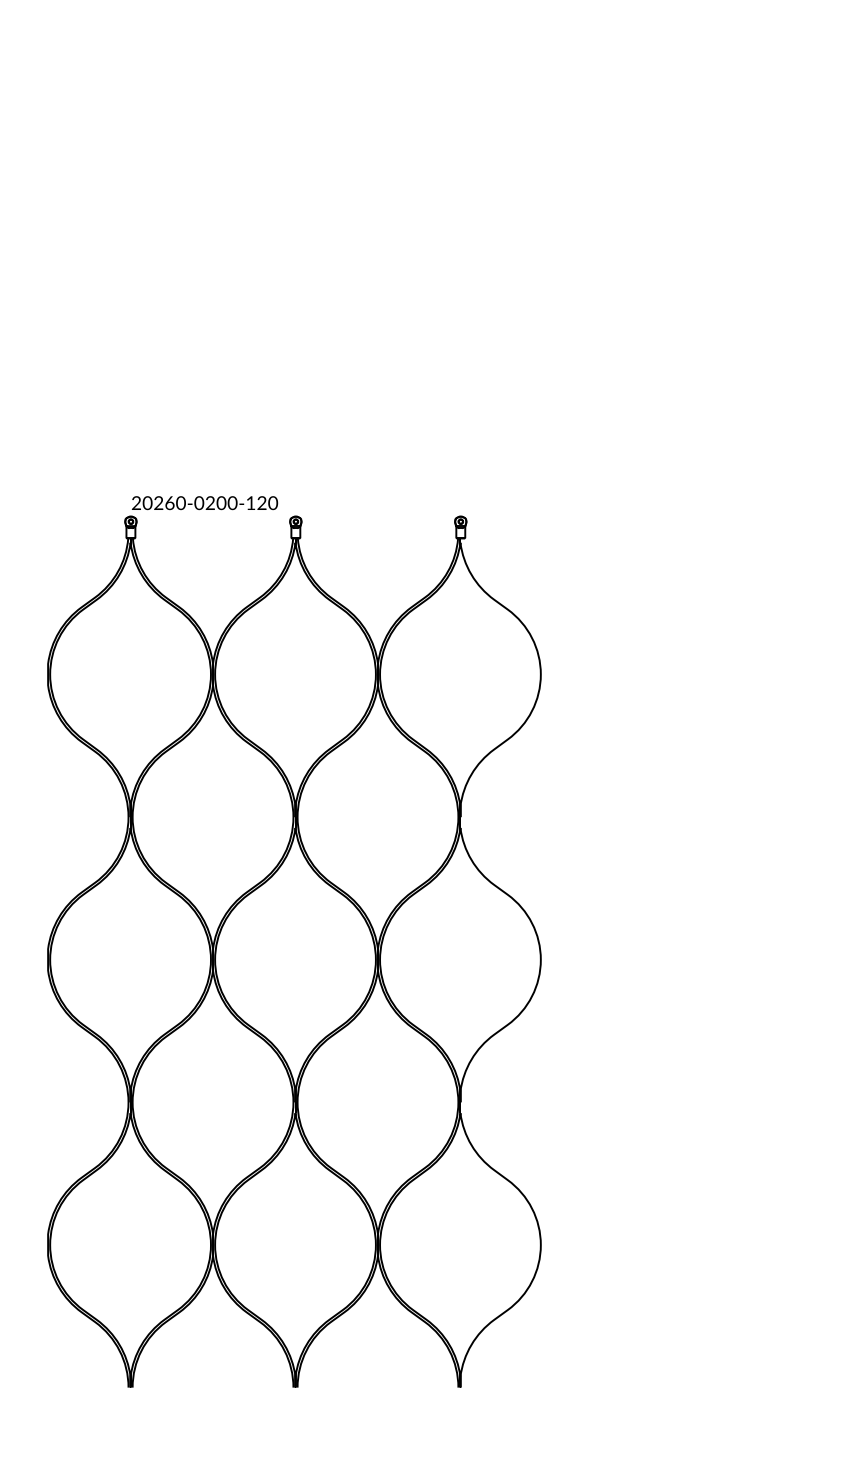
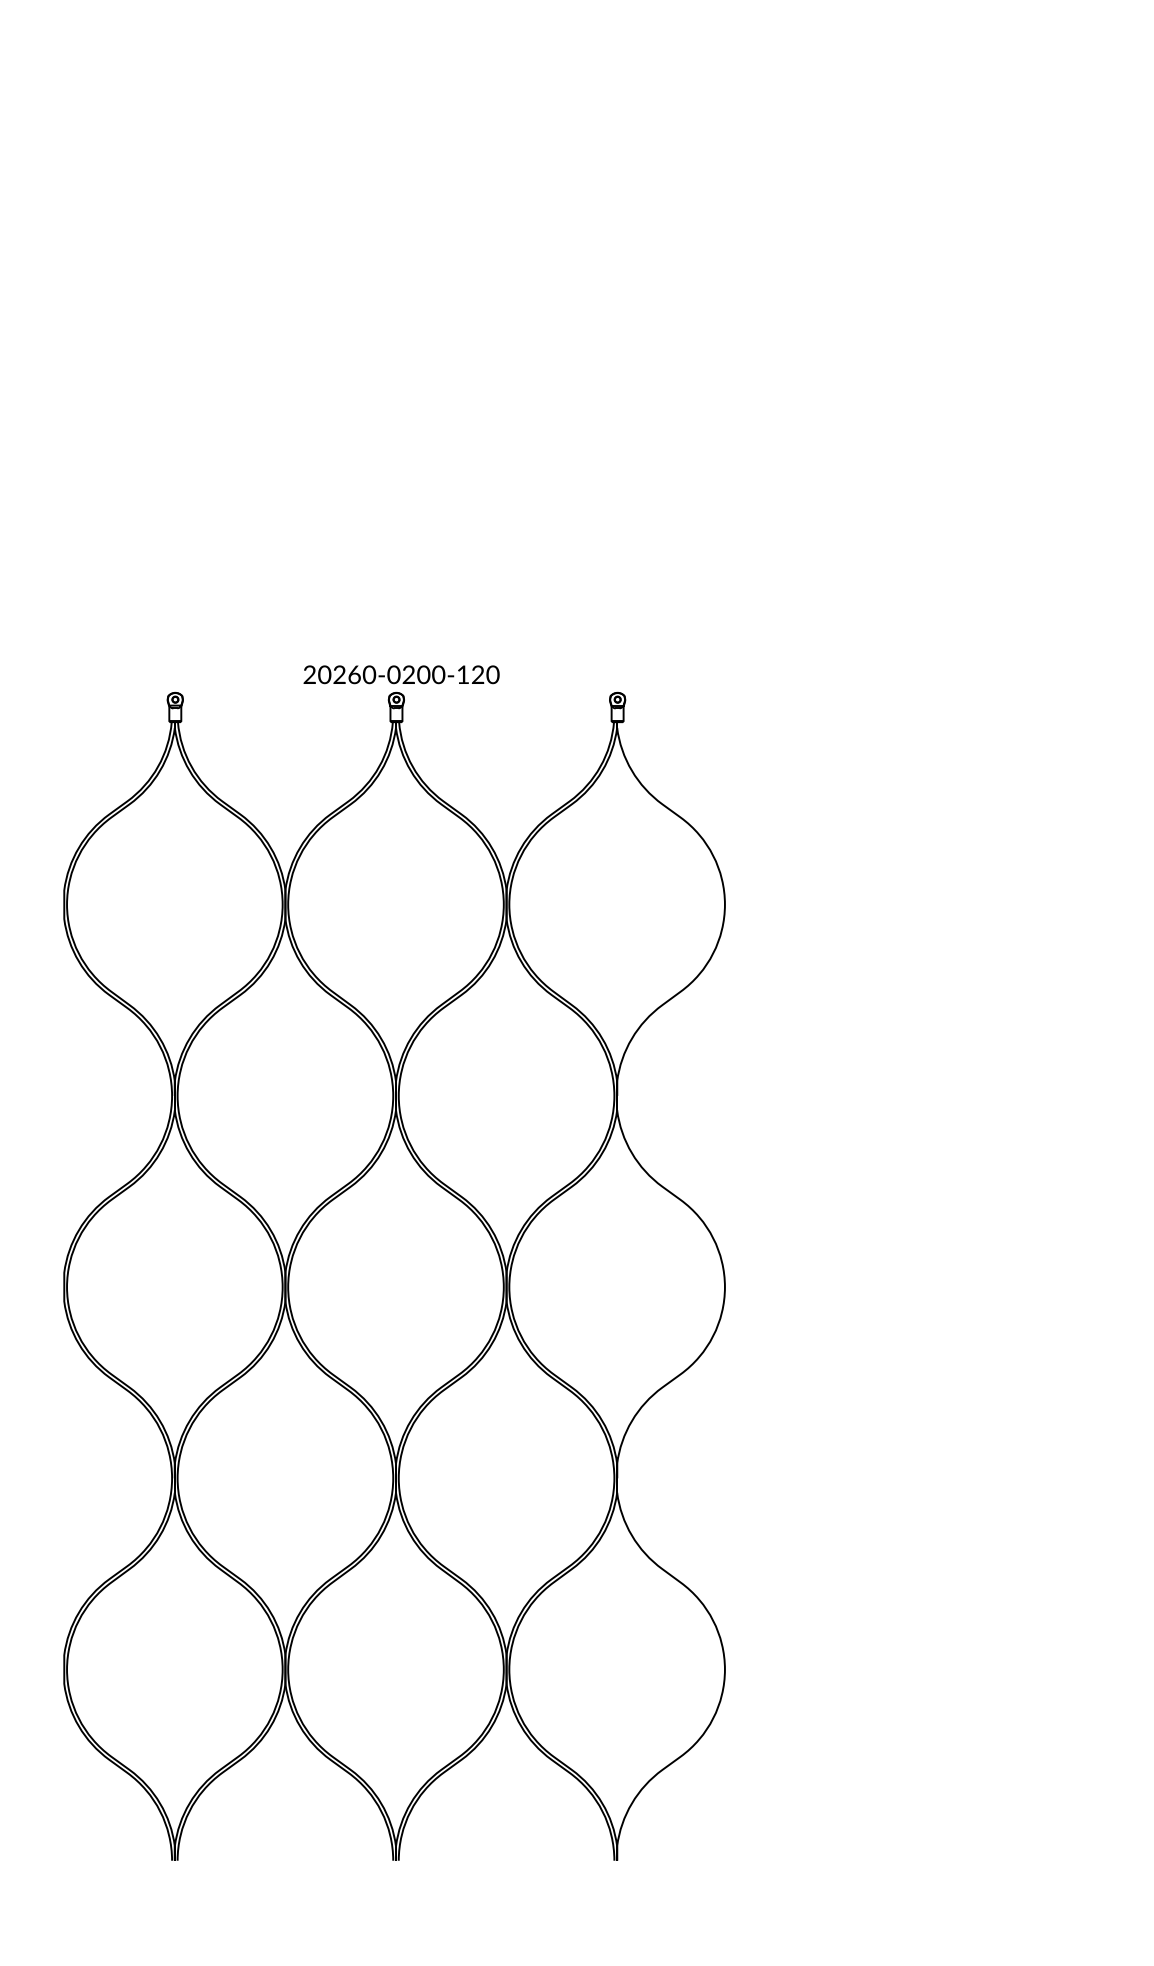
text: (204, 502) -> (401, 674), moved

